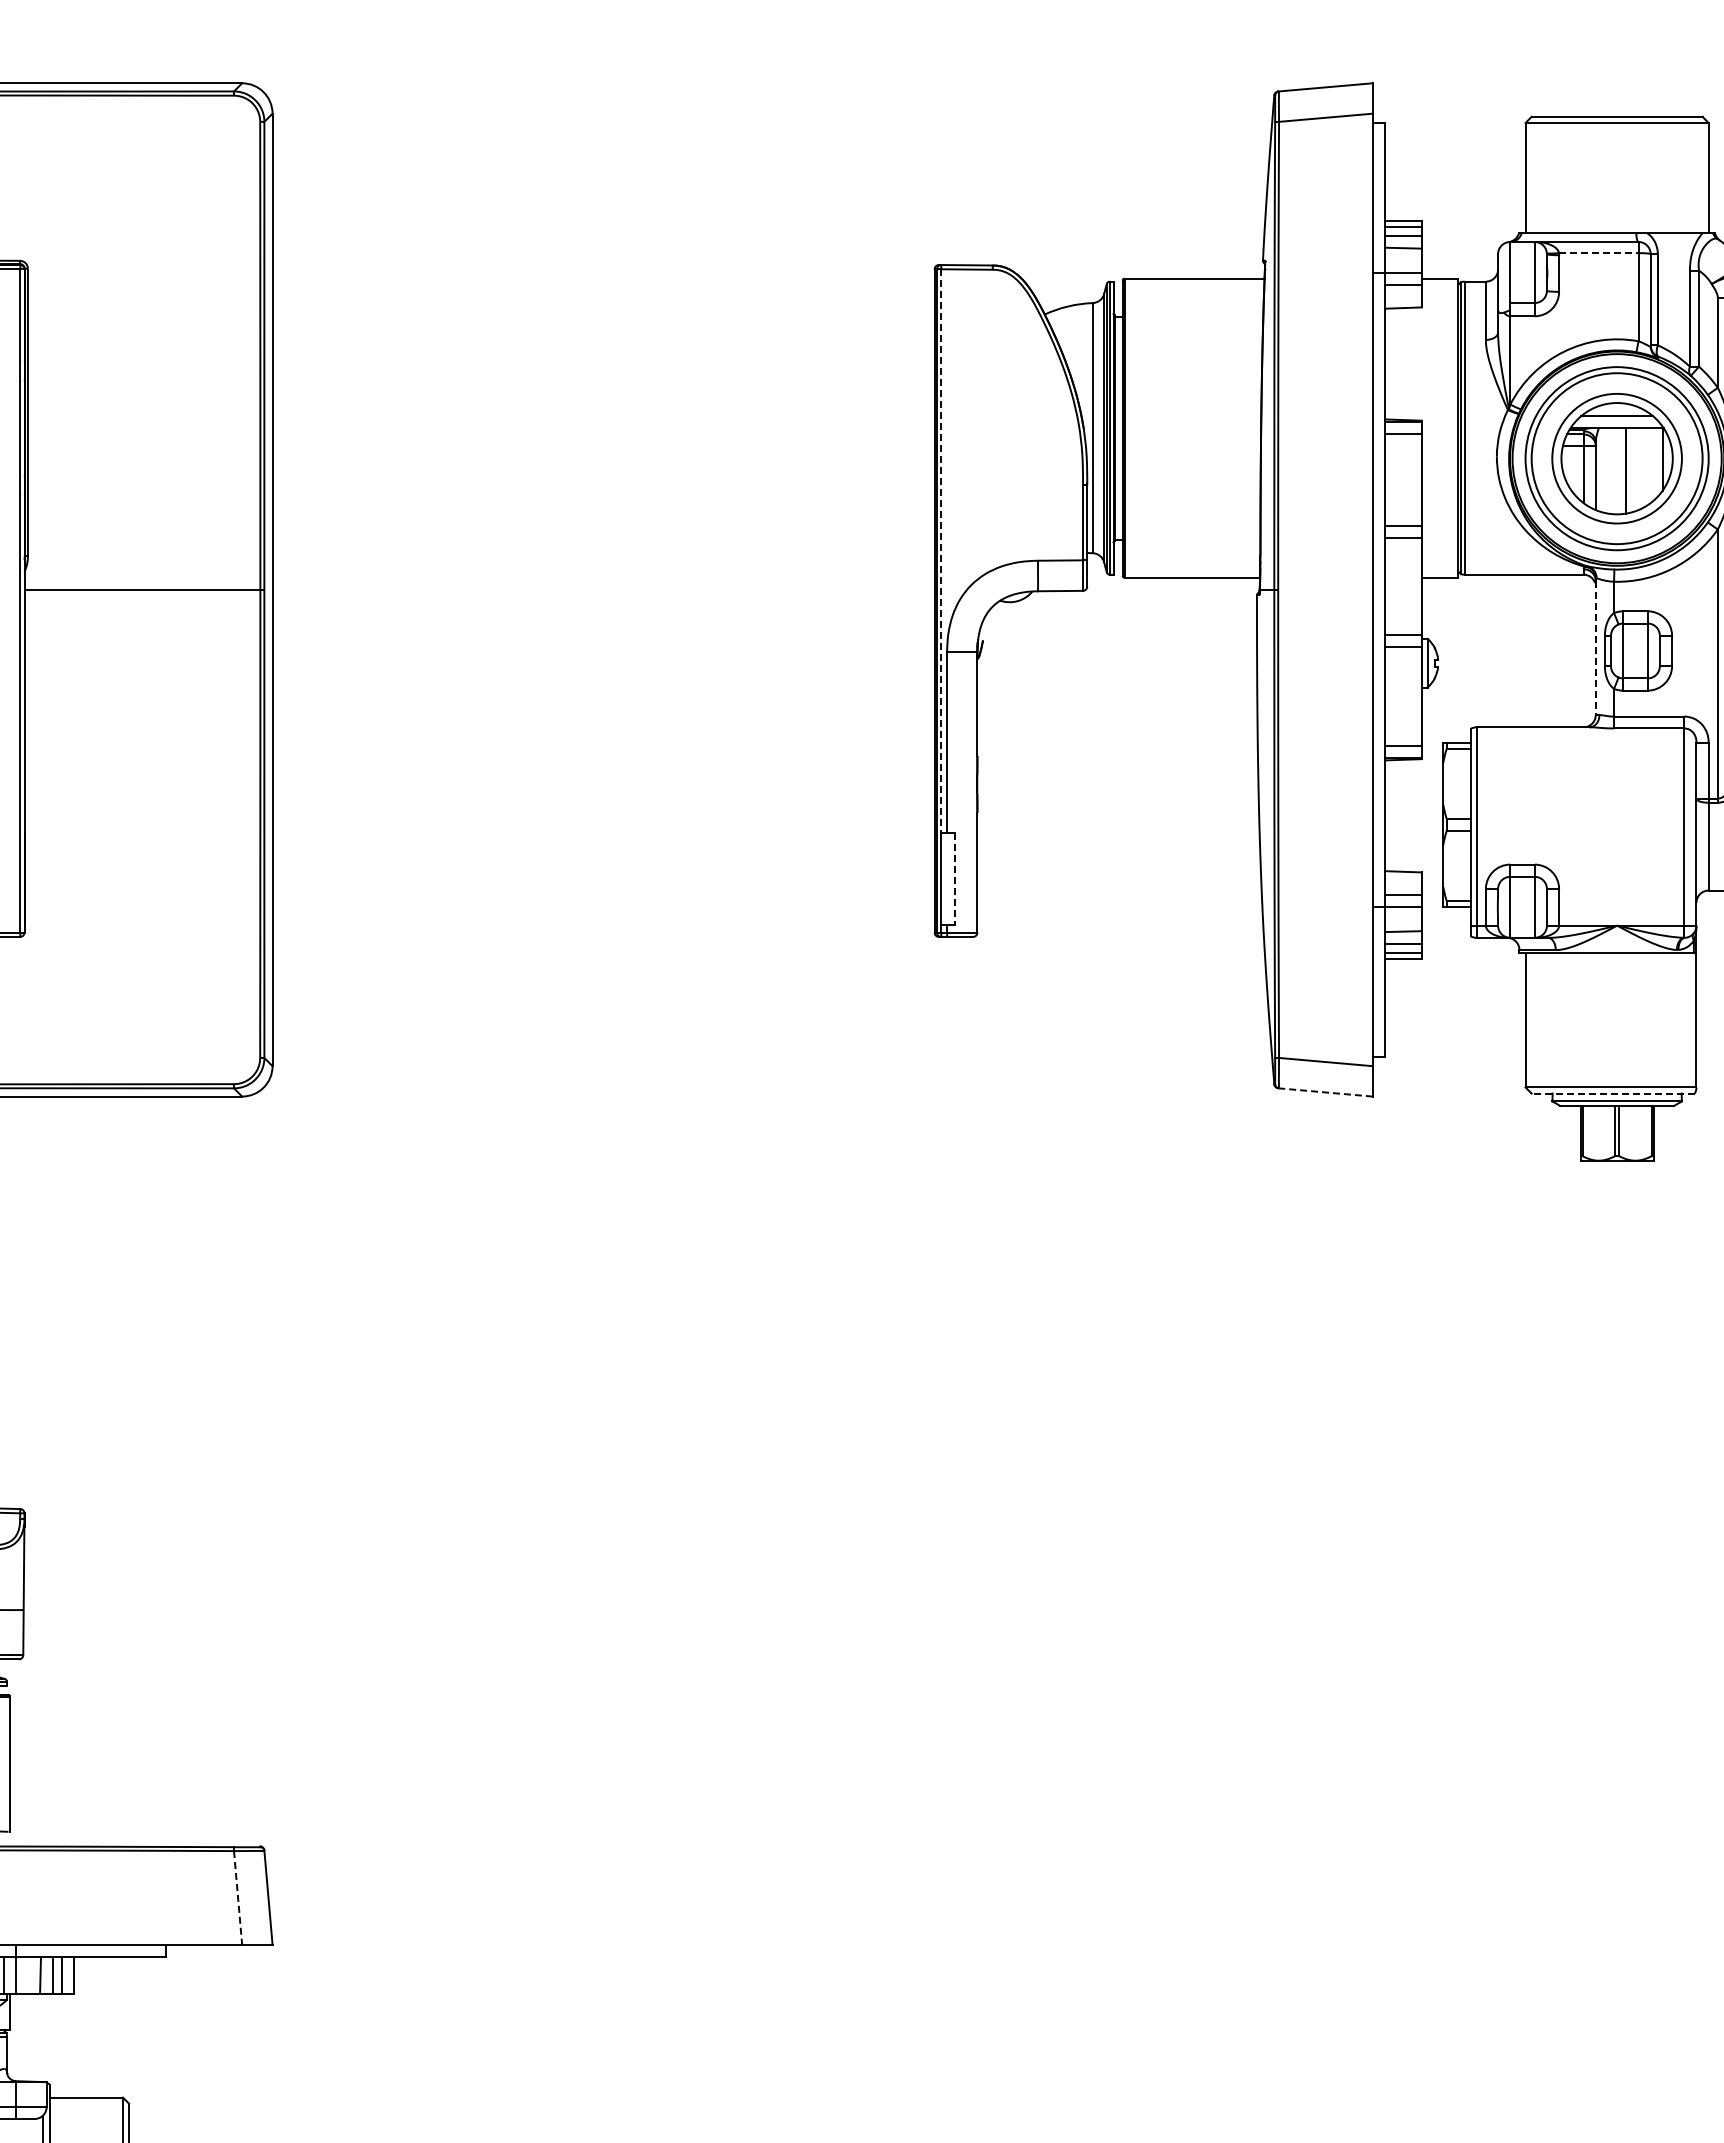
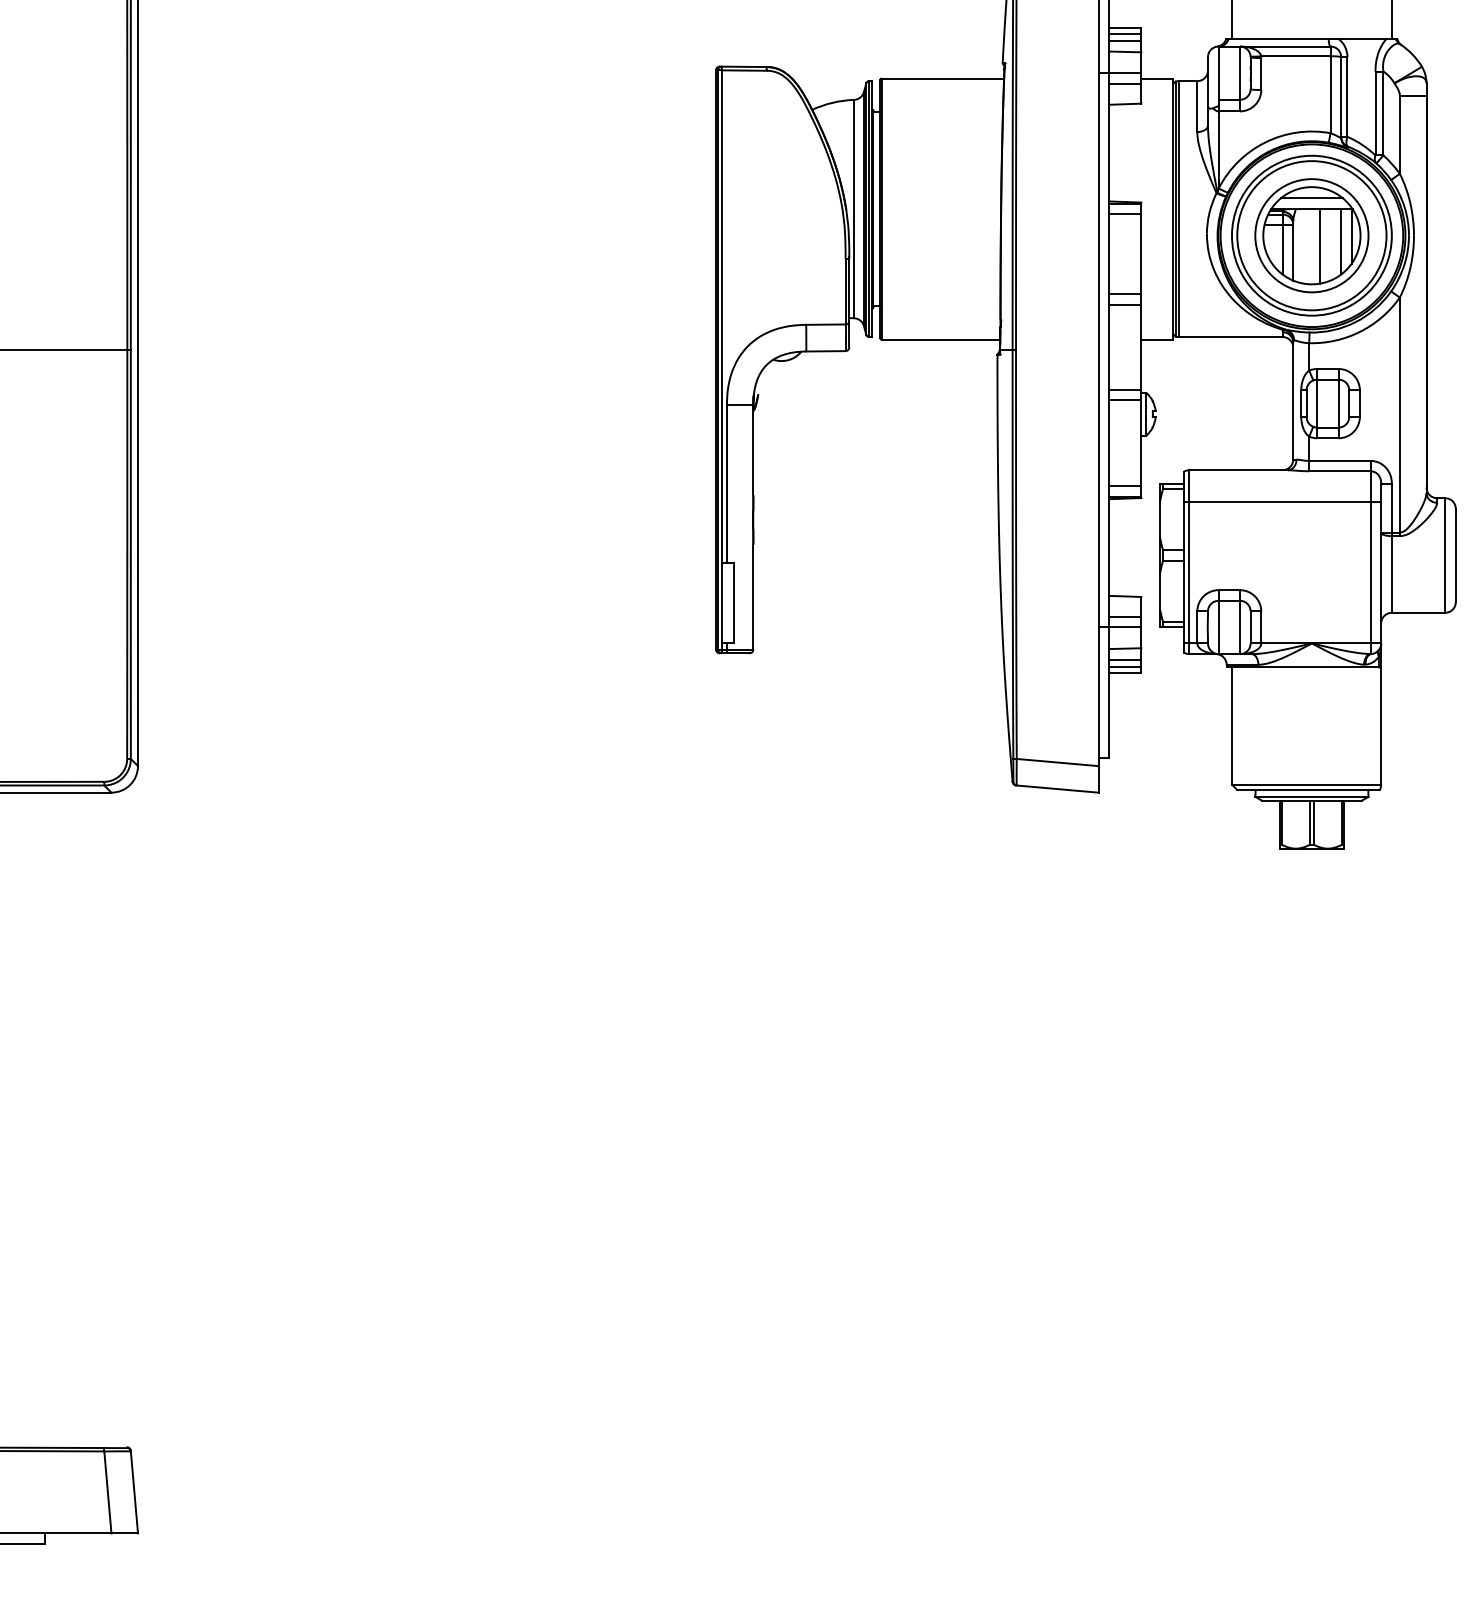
line: (1598, 253) -> (1295, 56), dashed -> solid
line: (1650, 465) -> (1341, 241), added
line: (941, 551) -> (722, 316), dashed -> solid
line: (1595, 648) -> (1293, 401), dashed -> solid
line: (1583, 763) -> (1282, 501), added
line: (954, 878) -> (733, 602), dashed -> solid
line: (1325, 1092) -> (1057, 789), dashed -> solid
line: (1613, 1093) -> (1308, 789), dashed -> solid
line: (238, 1898) -> (108, 1492), dashed -> solid

